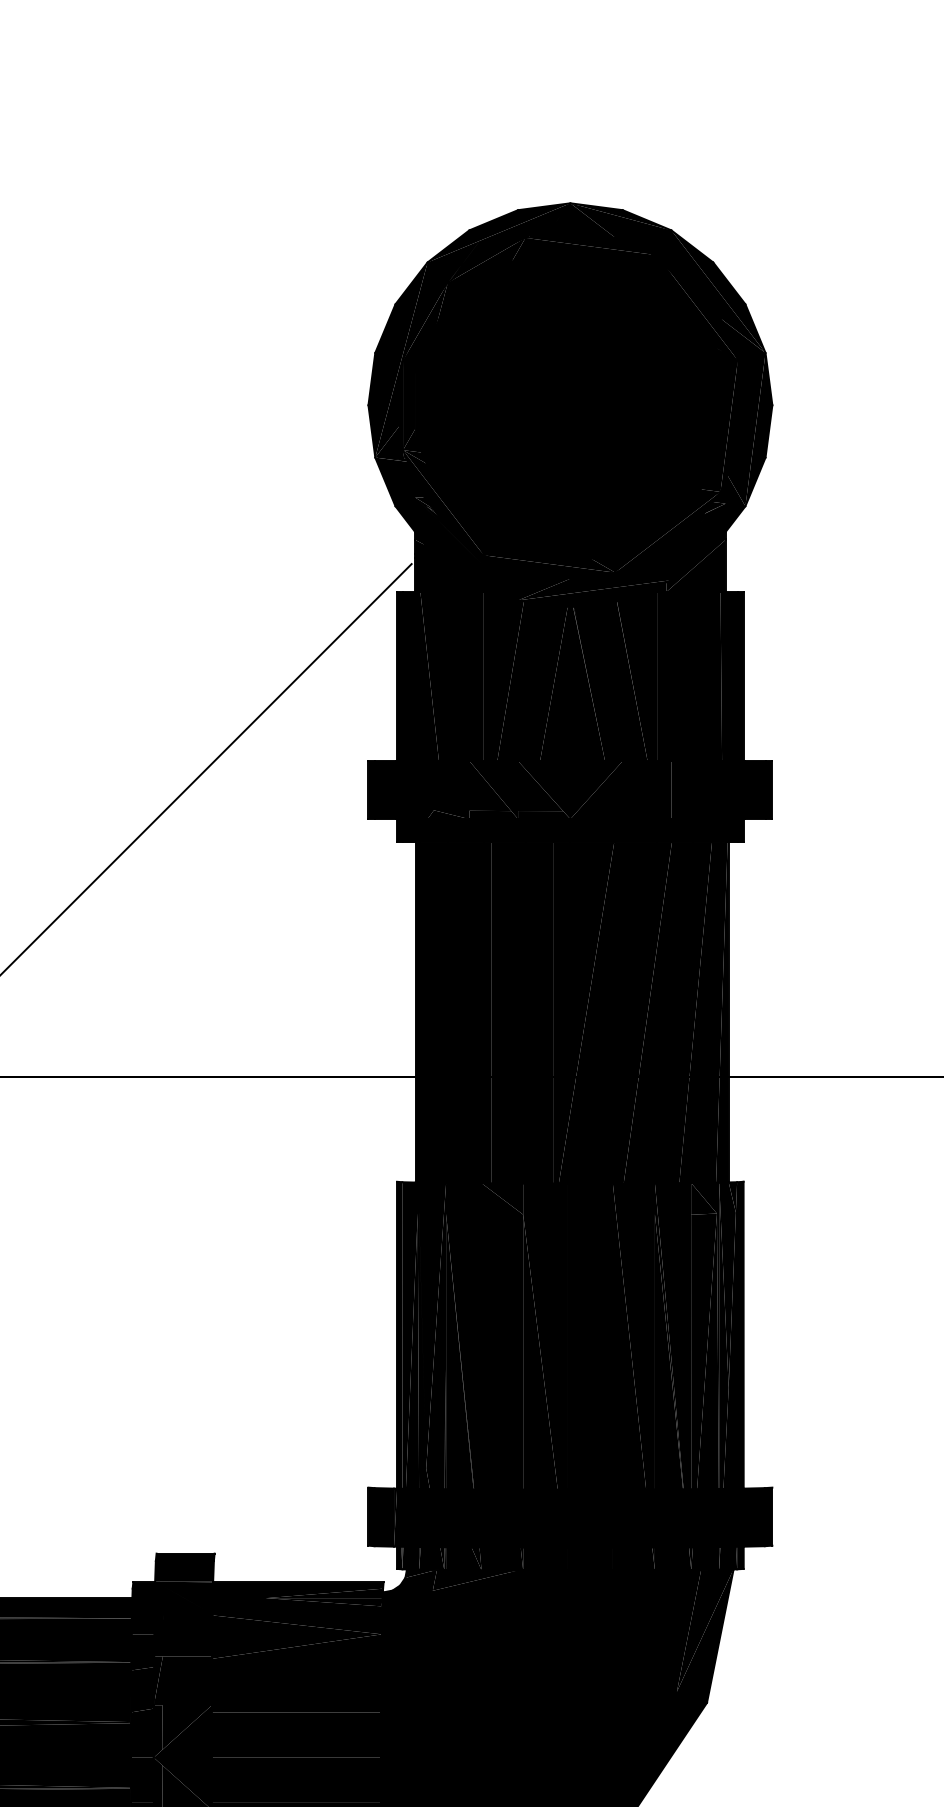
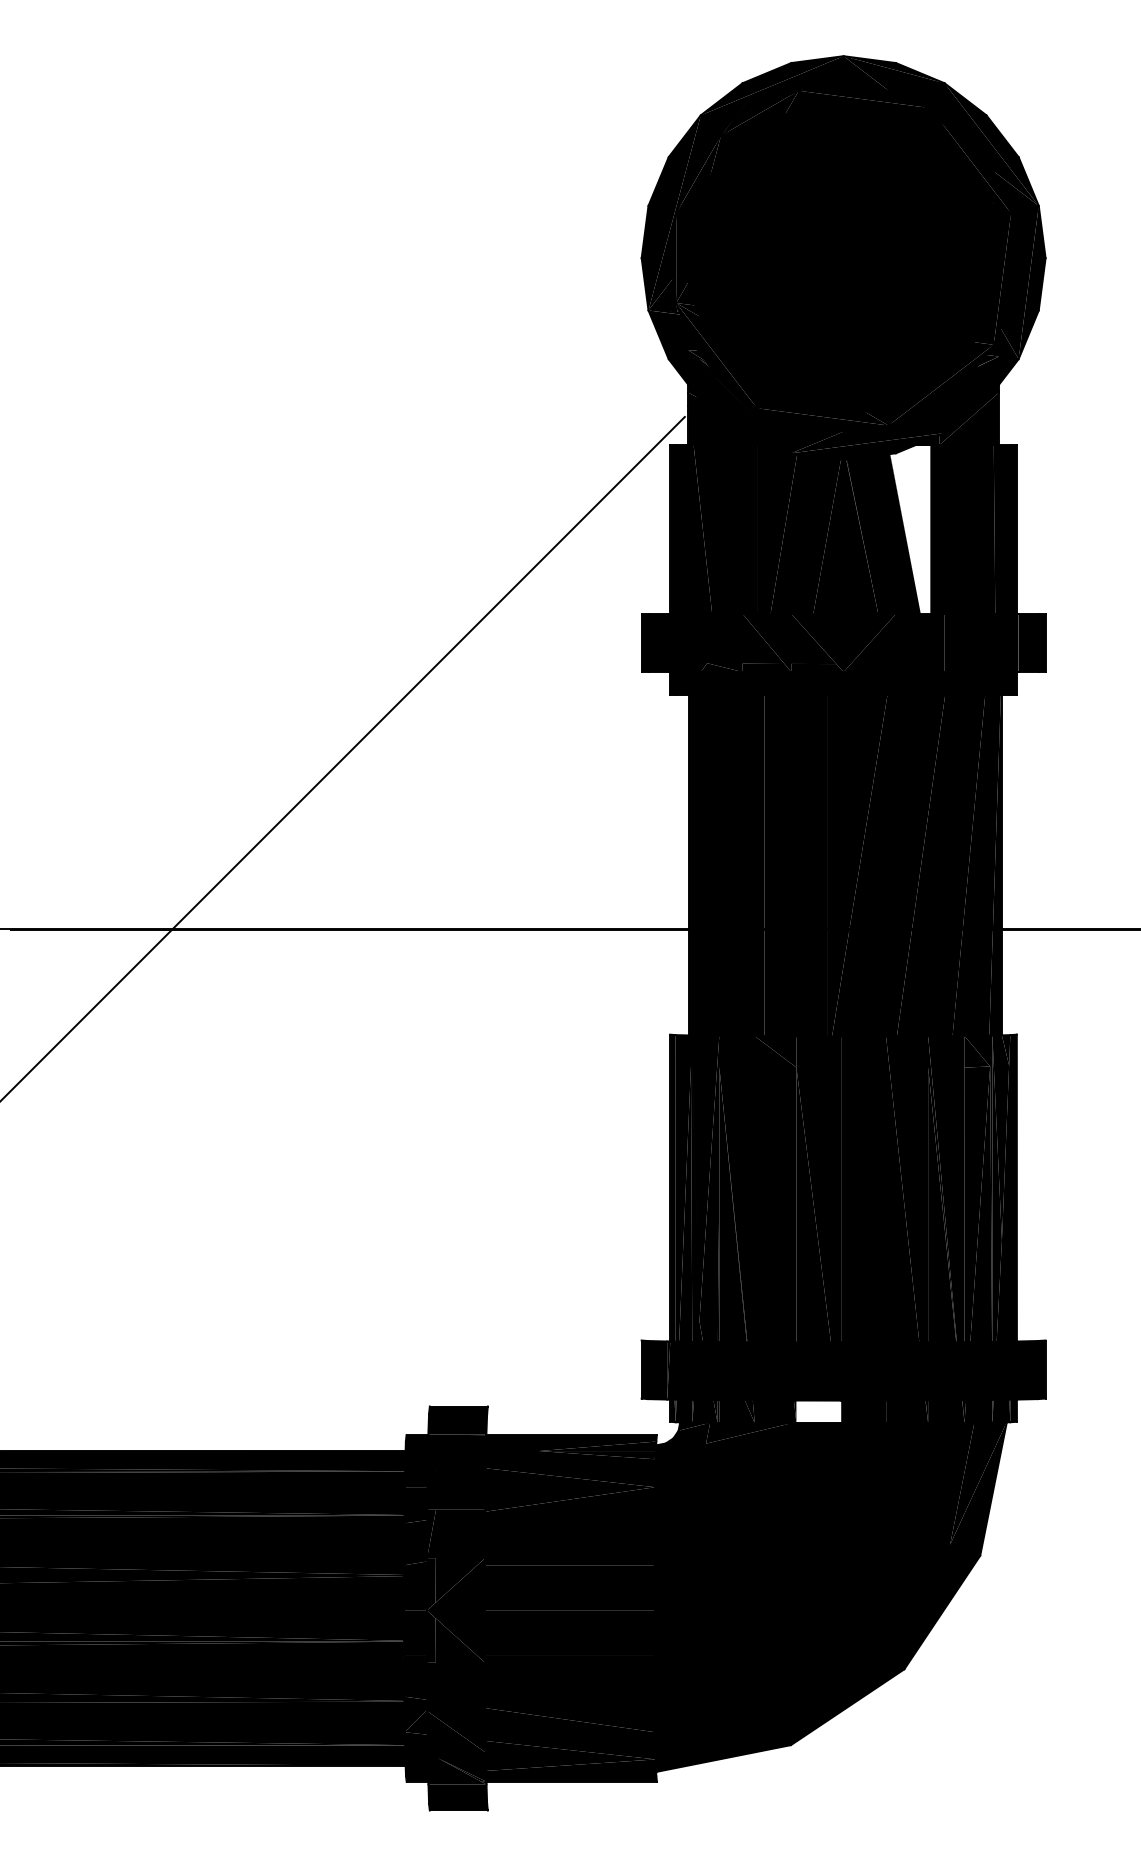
fill: (637, 675) -> (910, 528), removed
fill: (545, 1558) -> (818, 1411), removed

